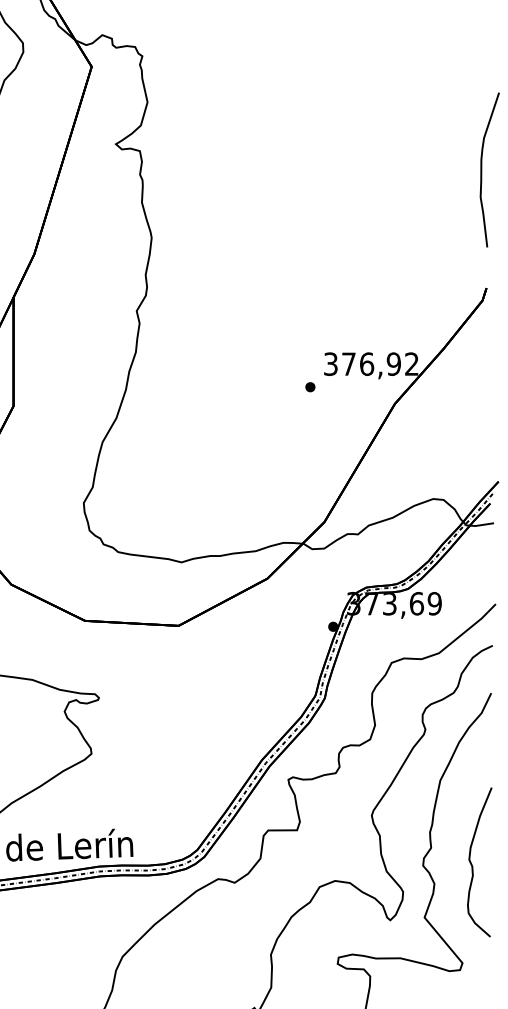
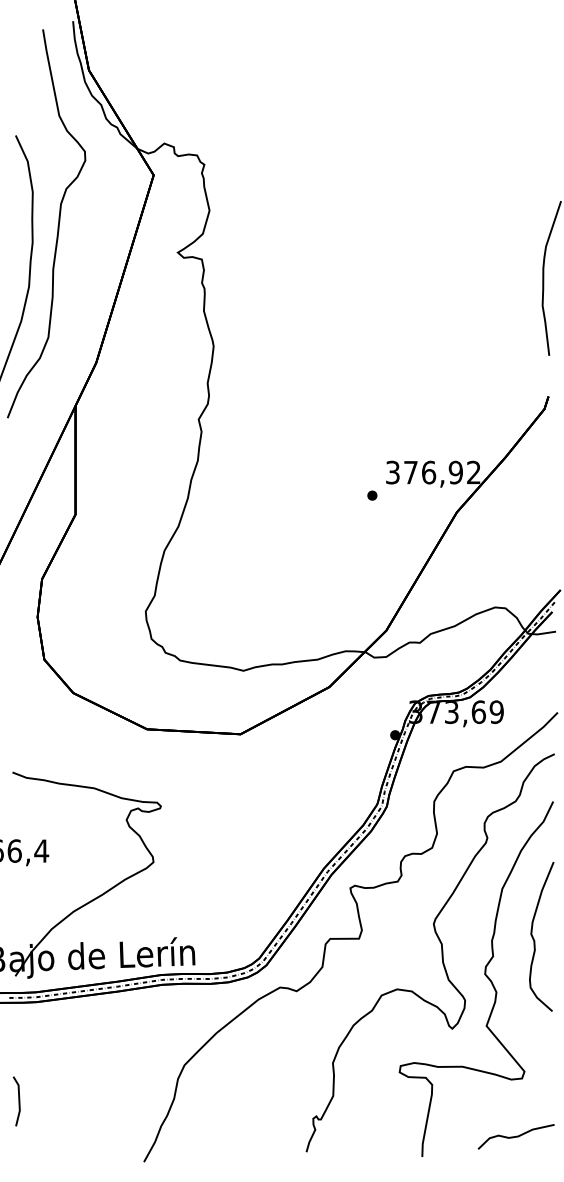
curve: (473, 866) -> (535, 940), moved

